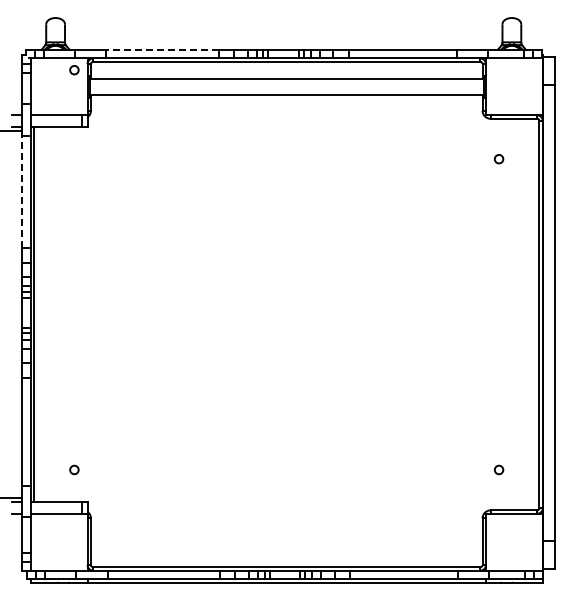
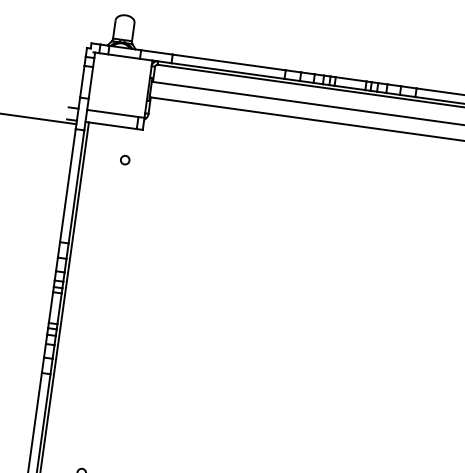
line: (162, 49) -> (229, 62), dashed -> solid
circle: (74, 70) -> (125, 160), moved
line: (22, 191) -> (68, 185), dashed -> solid

